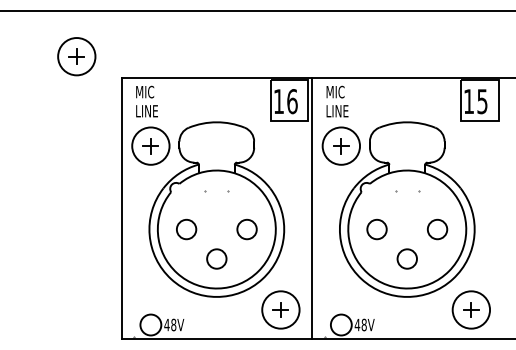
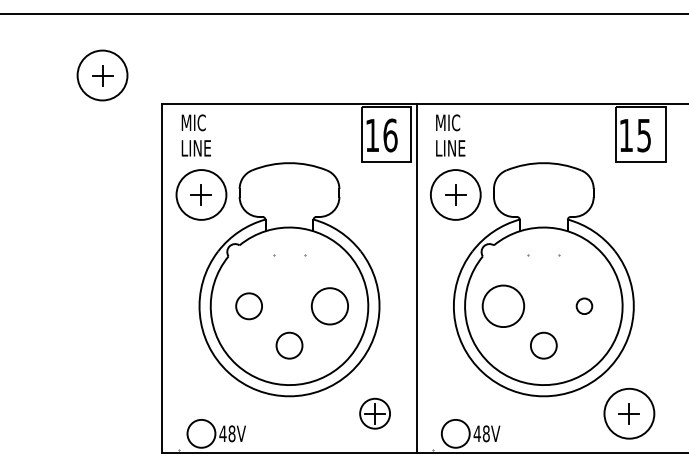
circle: (246, 229) -> (329, 306), size x1.4
circle: (376, 229) -> (502, 306), size x1.6
circle: (437, 229) -> (584, 306), size x0.6
circle: (280, 309) -> (374, 413), size x0.6

